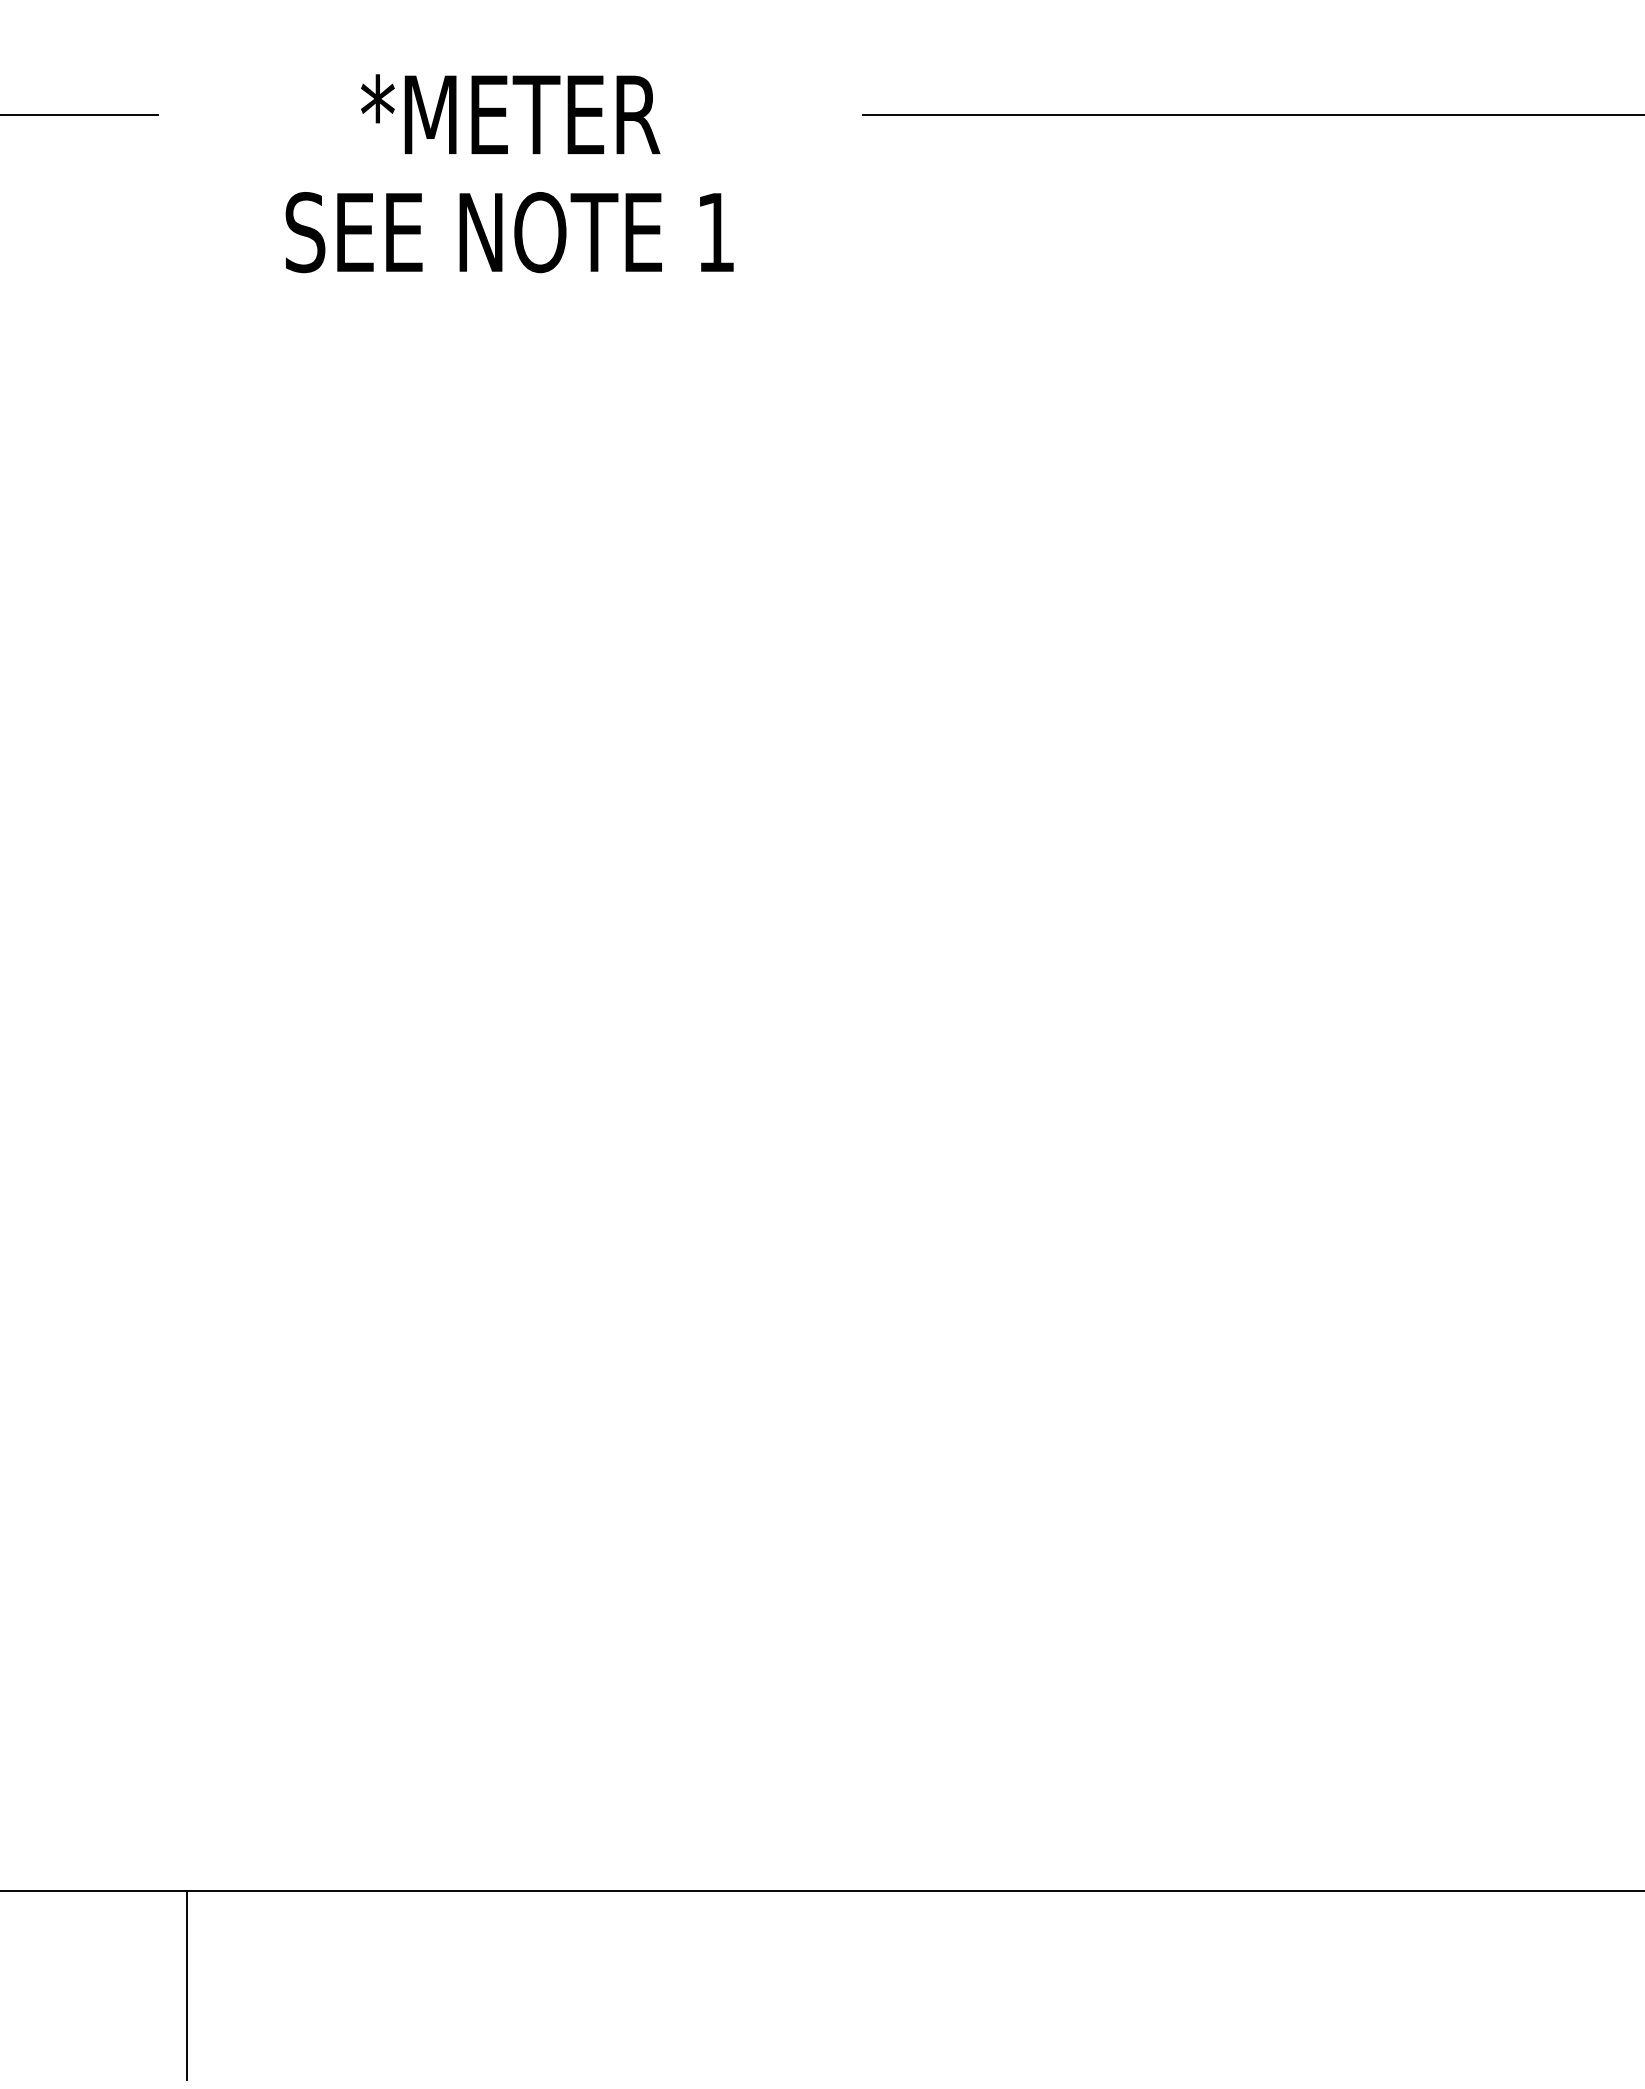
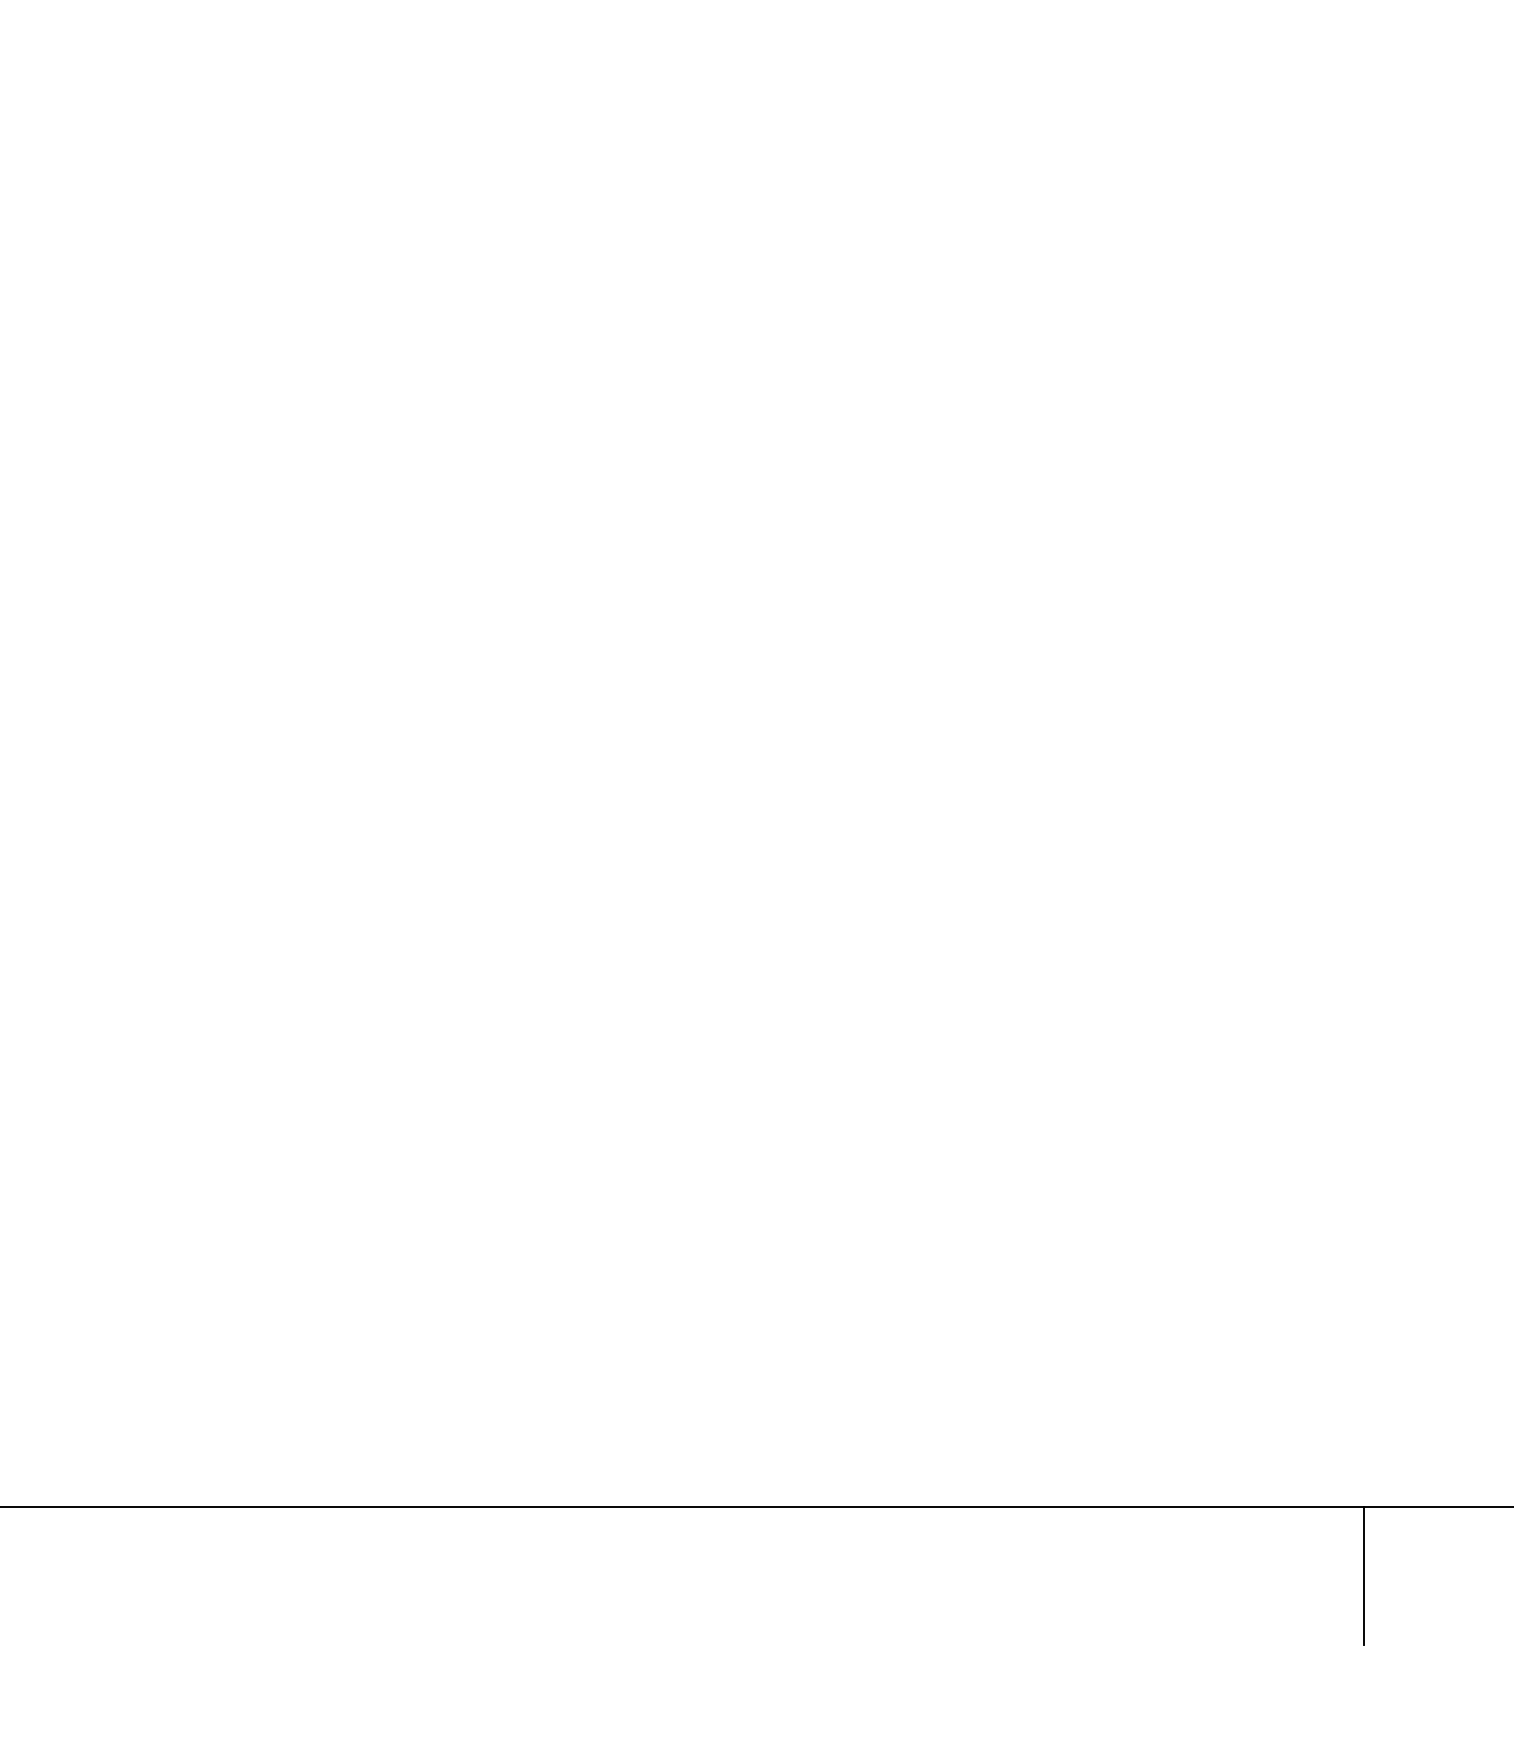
line: (1502, 1953) -> (1363, 1575), added

